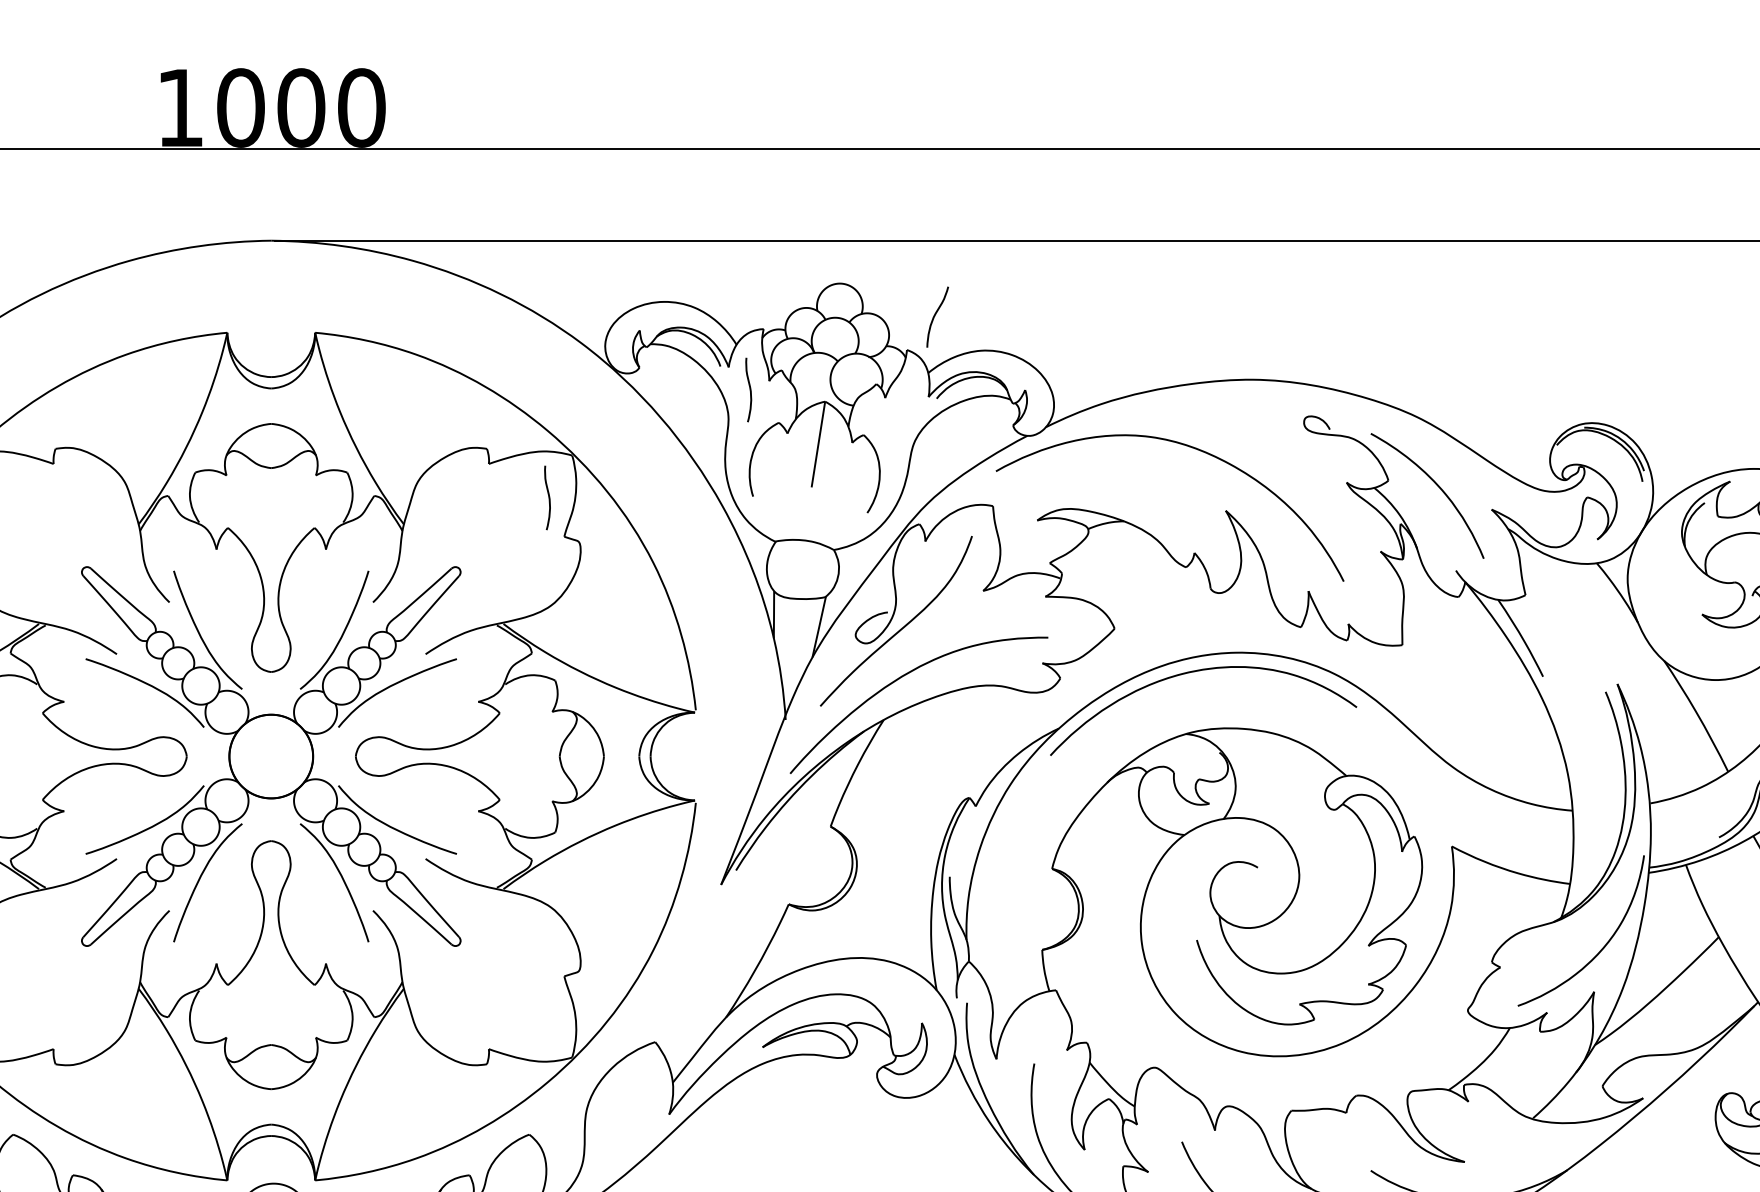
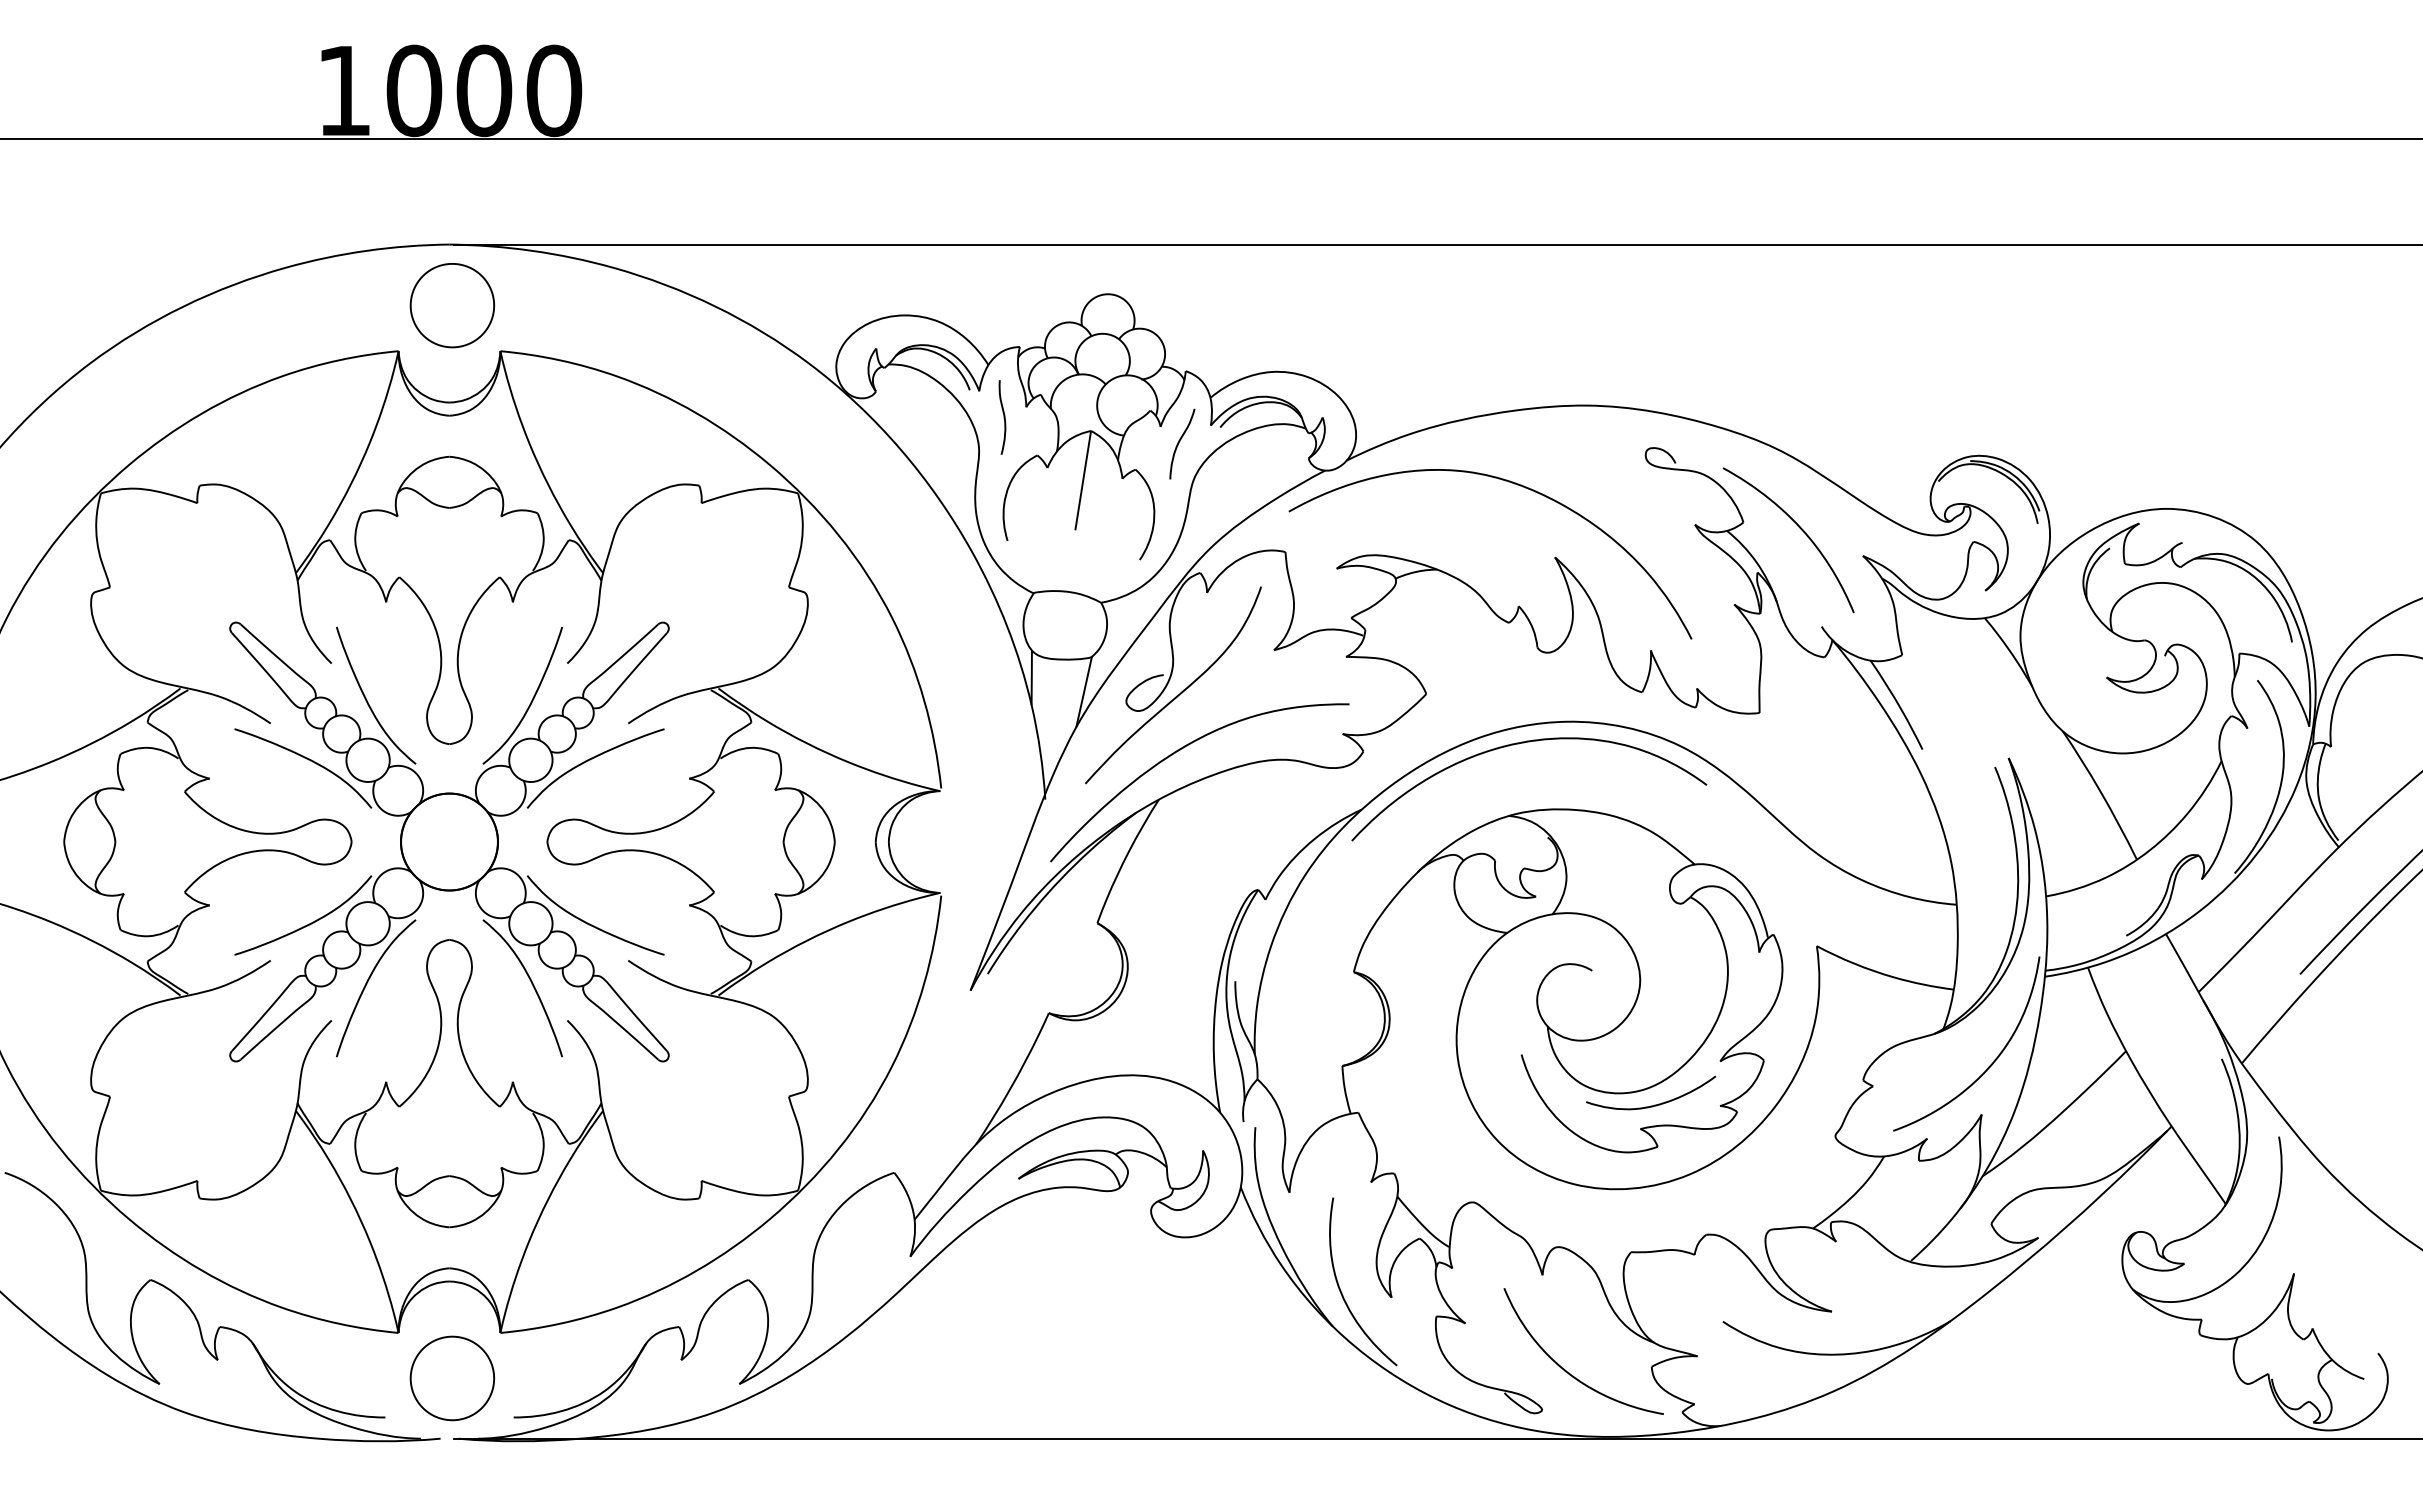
part: (273, 293) -> (452, 305), added
curve: (936, 314) -> (1180, 441), moved
curve: (548, 497) -> (770, 542), removed
curve: (1311, 983) -> (1654, 1104), added

